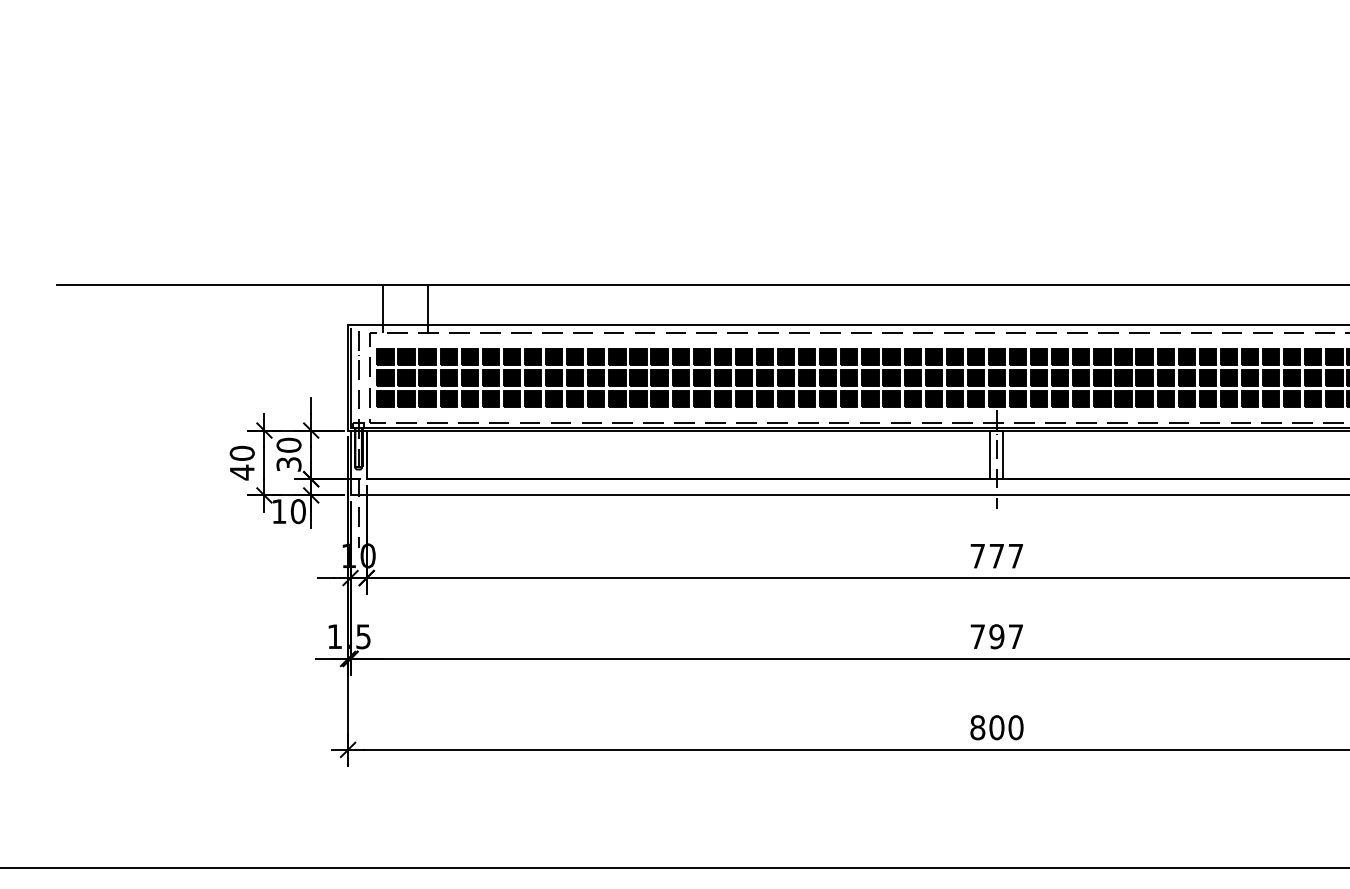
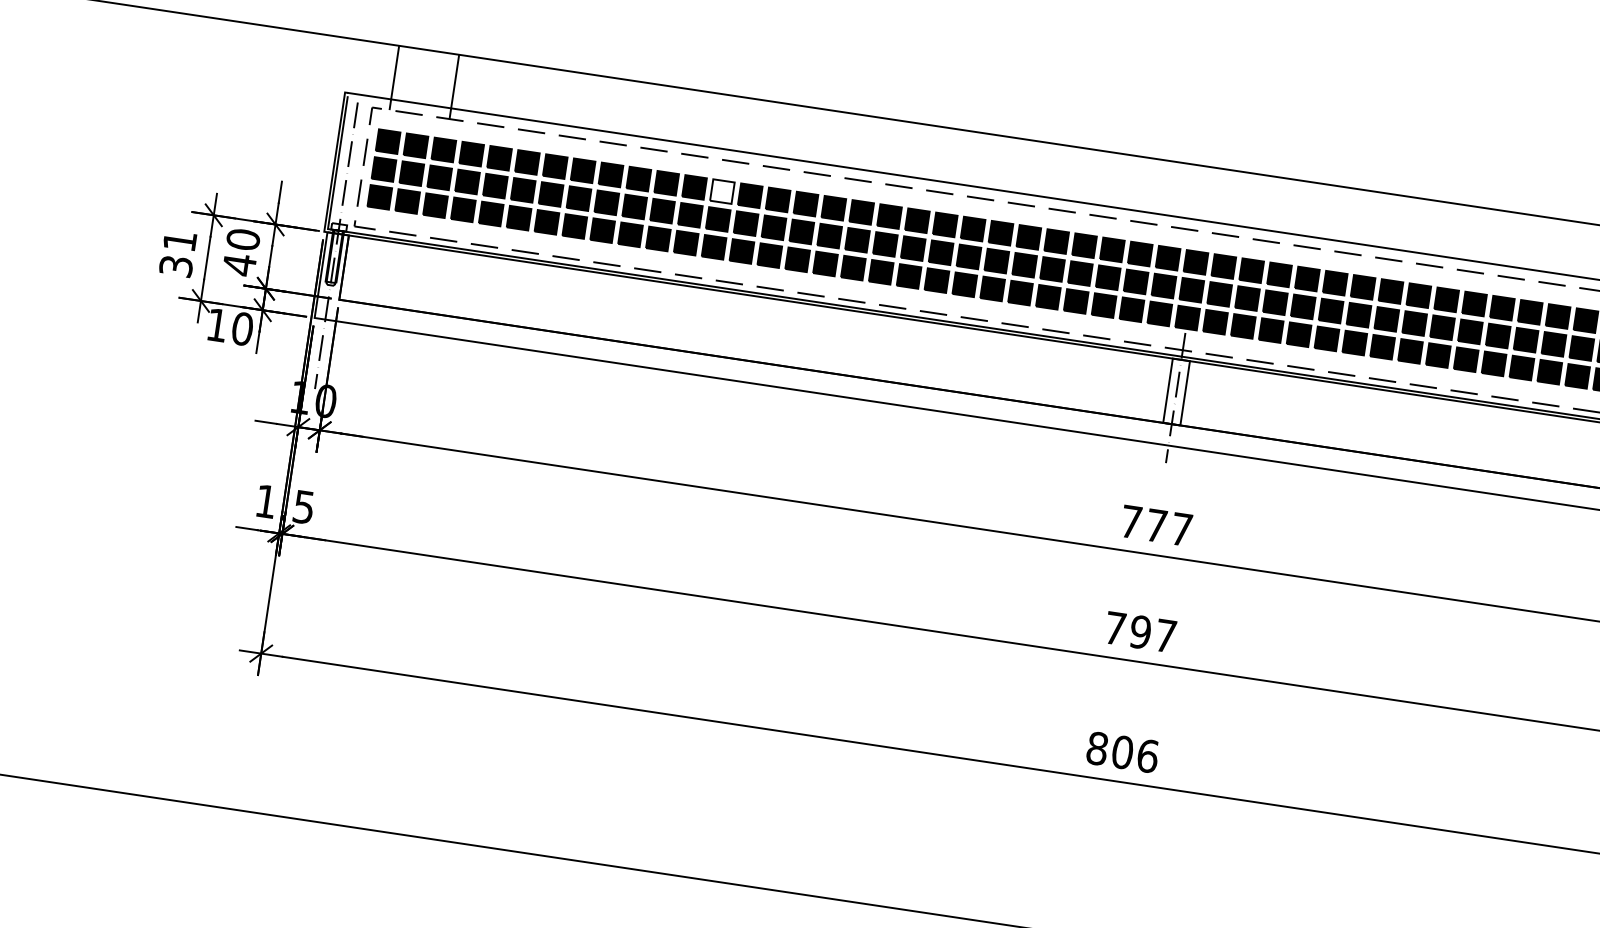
fill: (638, 356) -> (722, 191), removed
text: (241, 462) -> (177, 252), 40 -> 31
text: (288, 464) -> (238, 264), 30 -> 40
text: (1015, 727) -> (1147, 755), 800 -> 806

